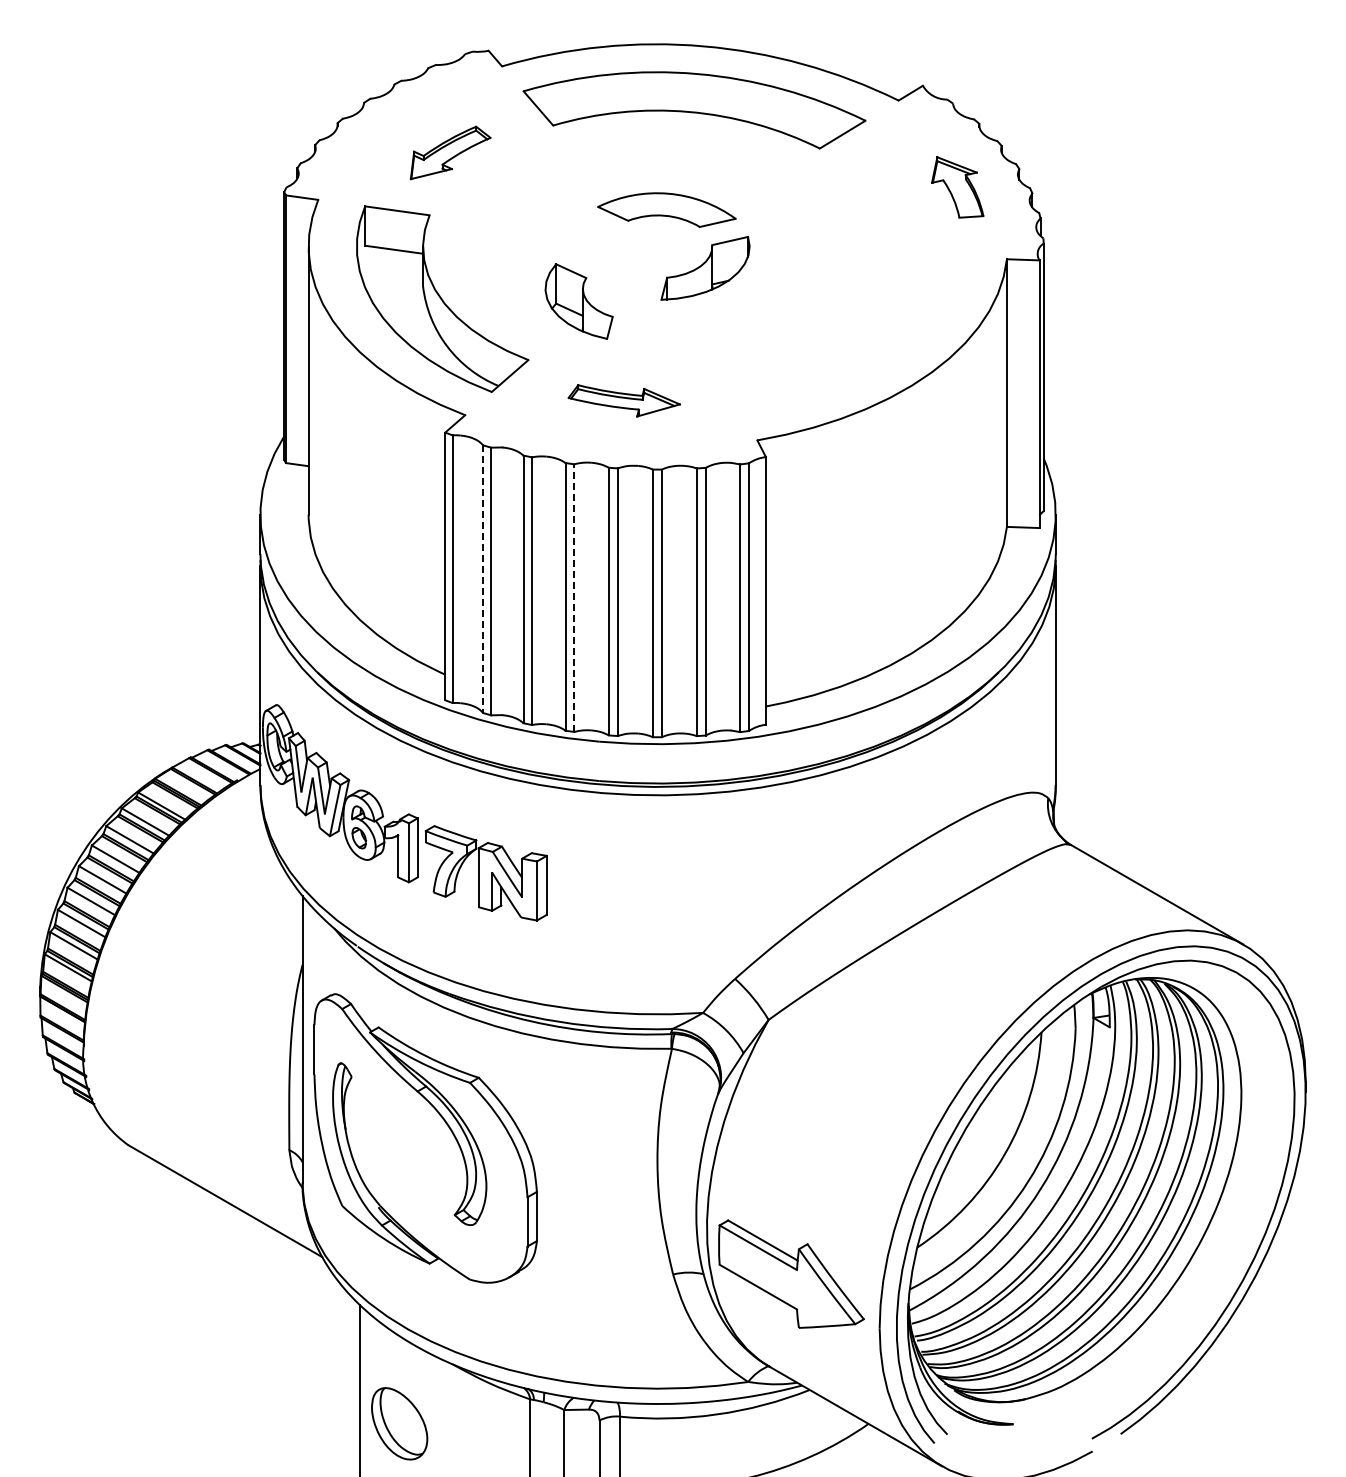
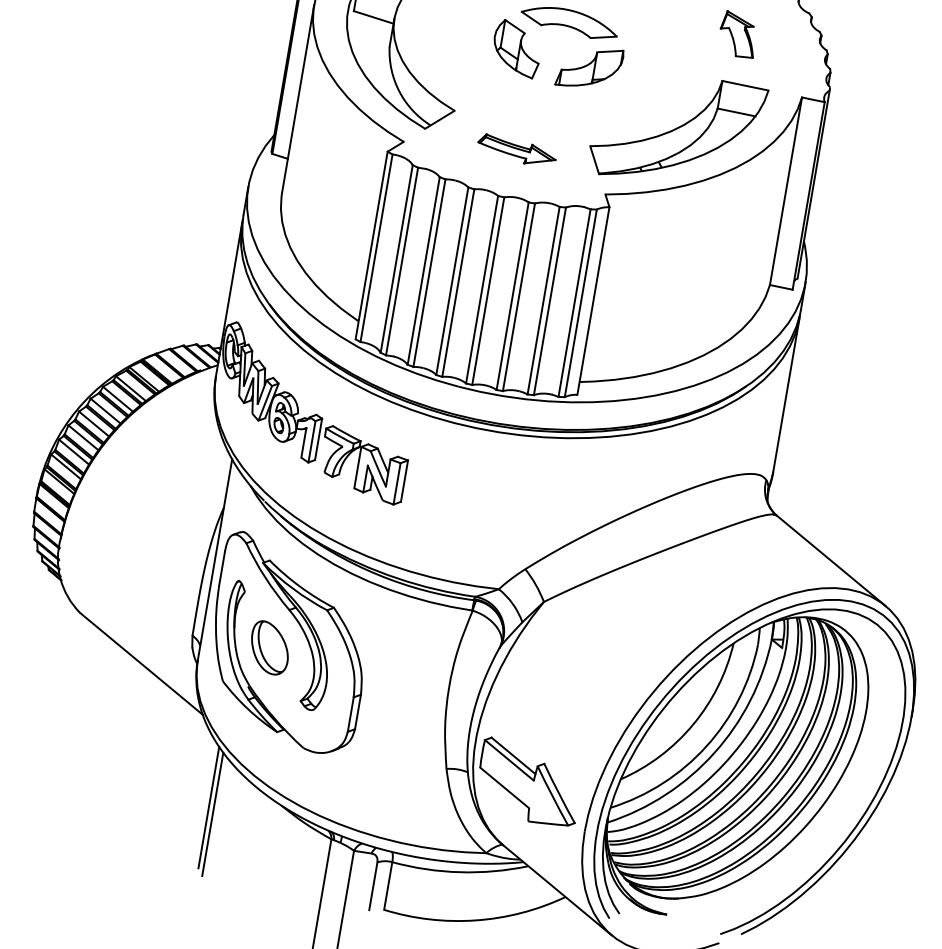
part: (957, 187) -> (738, 34), moved
part: (578, 301) -> (516, 48), moved
part: (841, 334) -> (677, 130), added
line: (483, 579) -> (396, 259), dashed -> solid
line: (574, 598) -> (458, 283), dashed -> solid
line: (352, 1384) -> (208, 807), added
part: (399, 1423) -> (269, 647), moved

